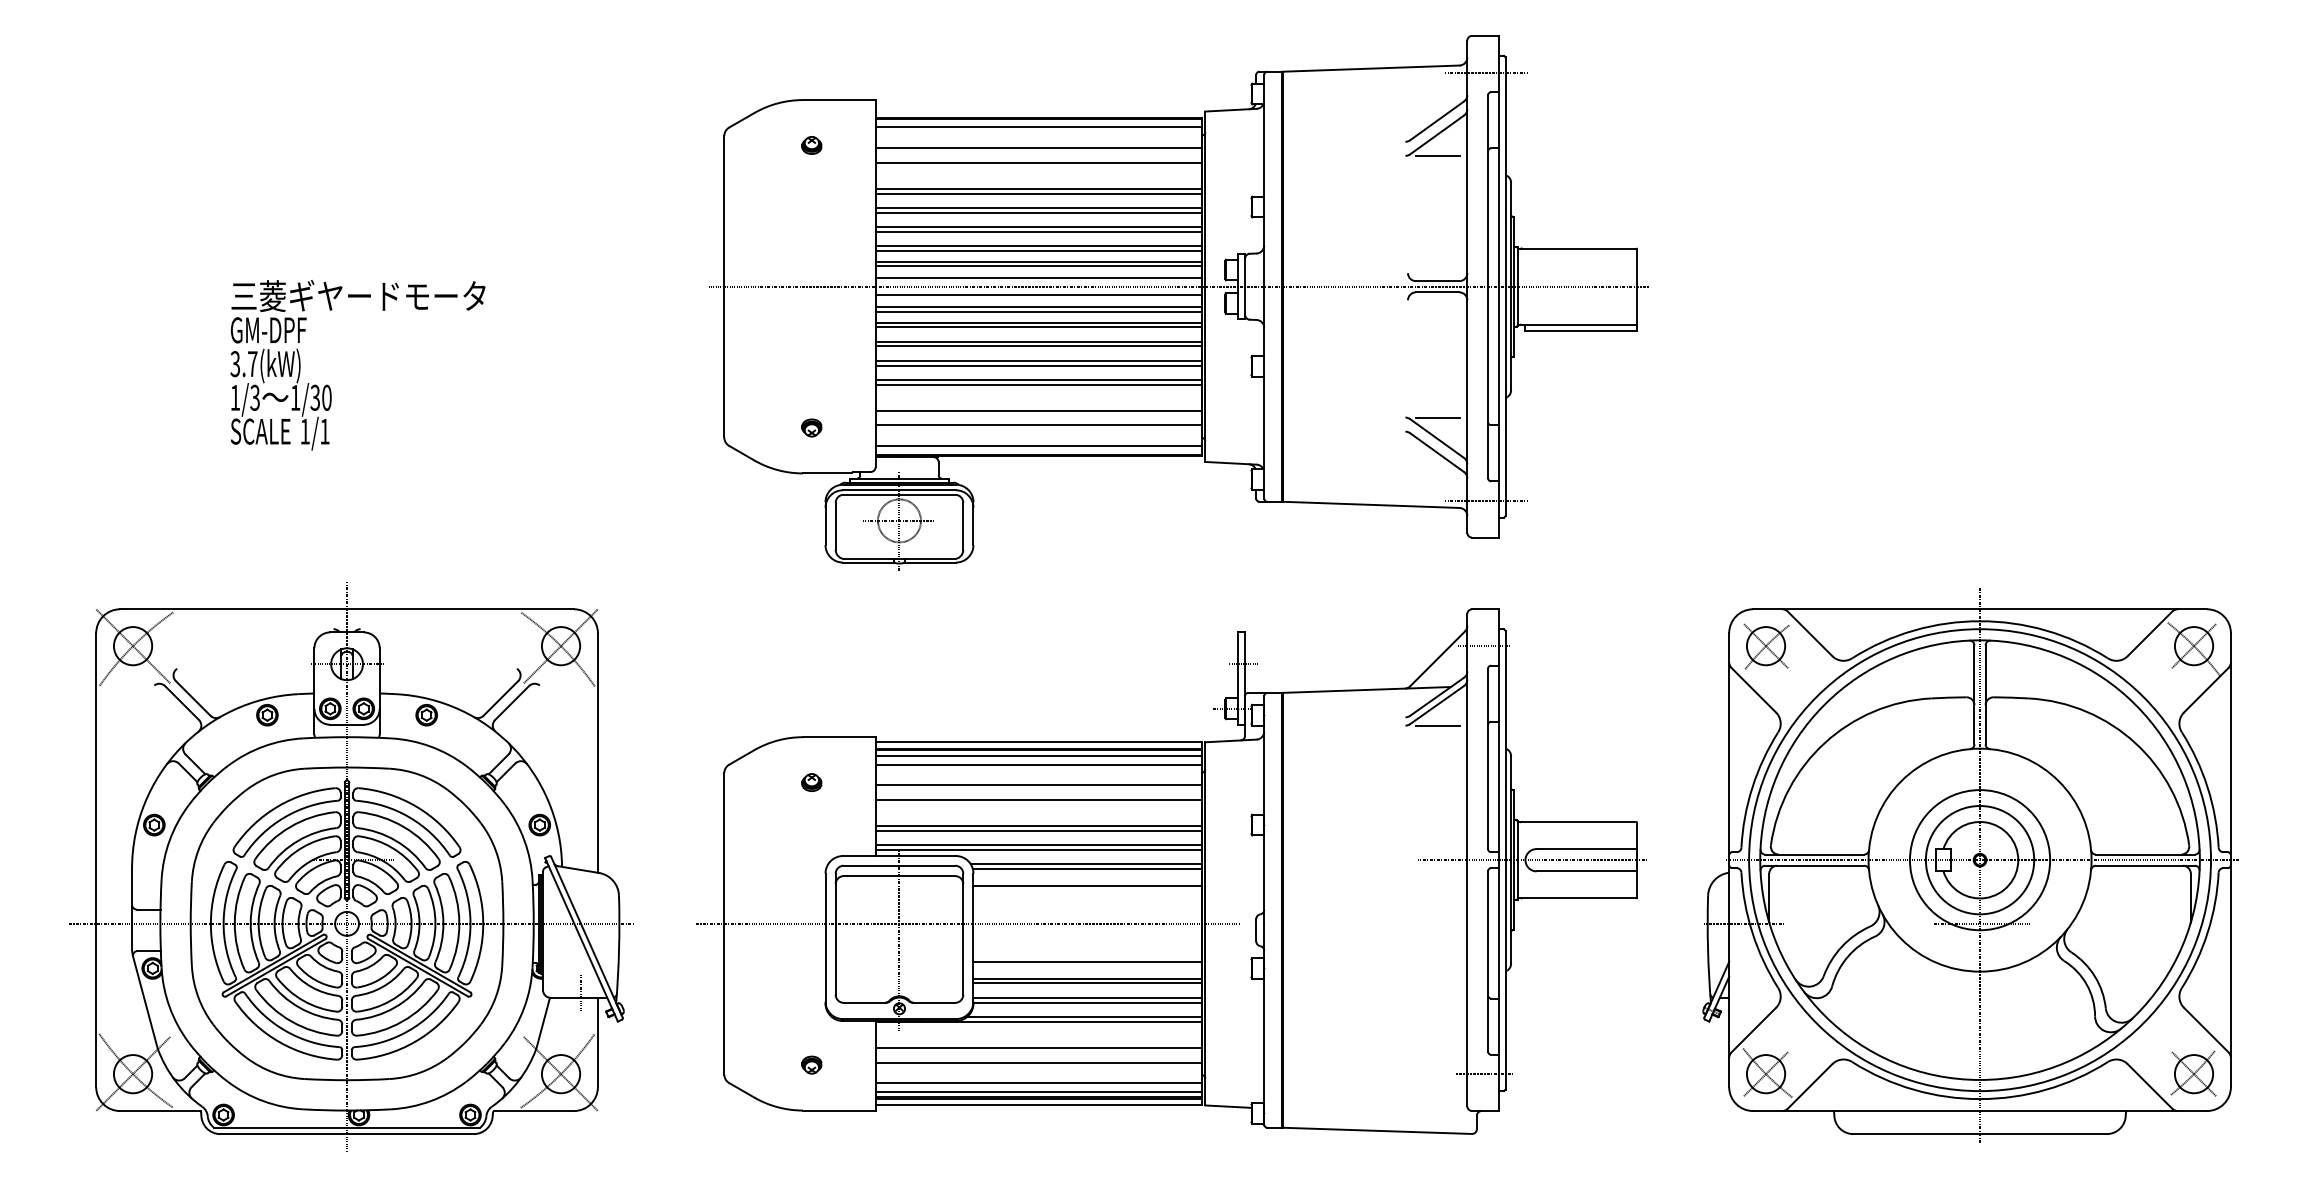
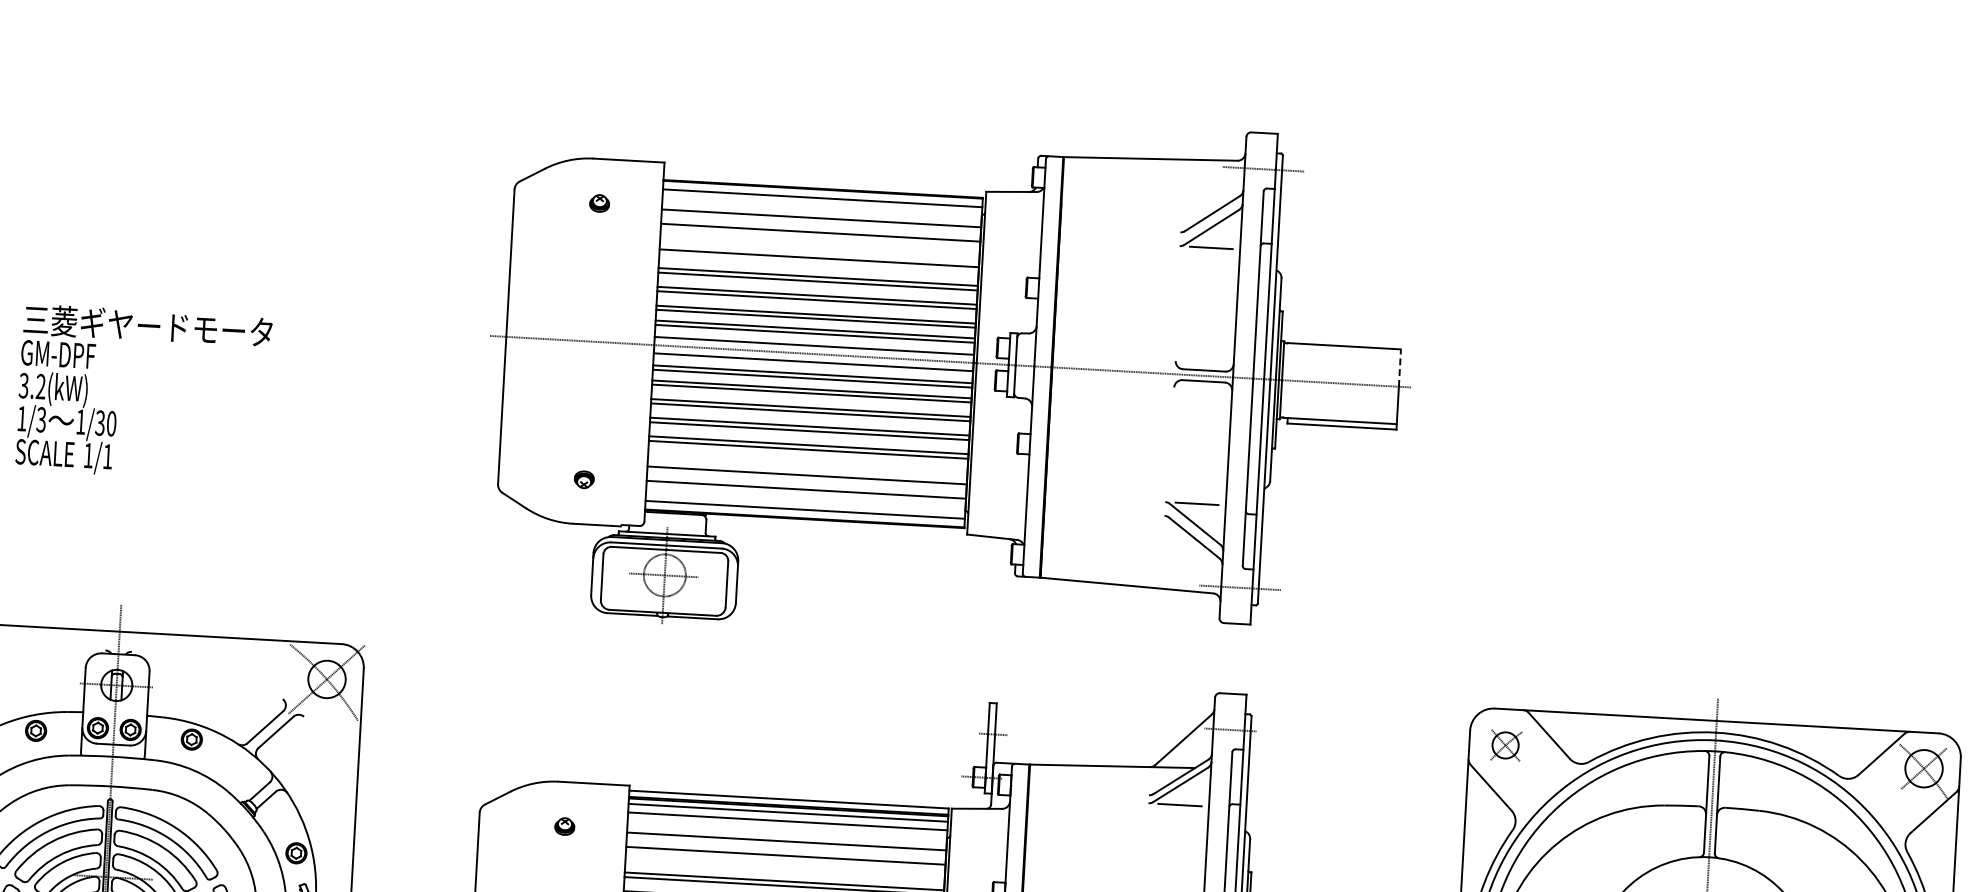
line: (1038, 193) -> (818, 262), removed
line: (1636, 267) -> (1399, 367), solid -> dashed
text: (252, 363) -> (40, 386), 3.7(kW) -> 3.2(kW)
part: (1766, 646) -> (1505, 745), size x0.7

